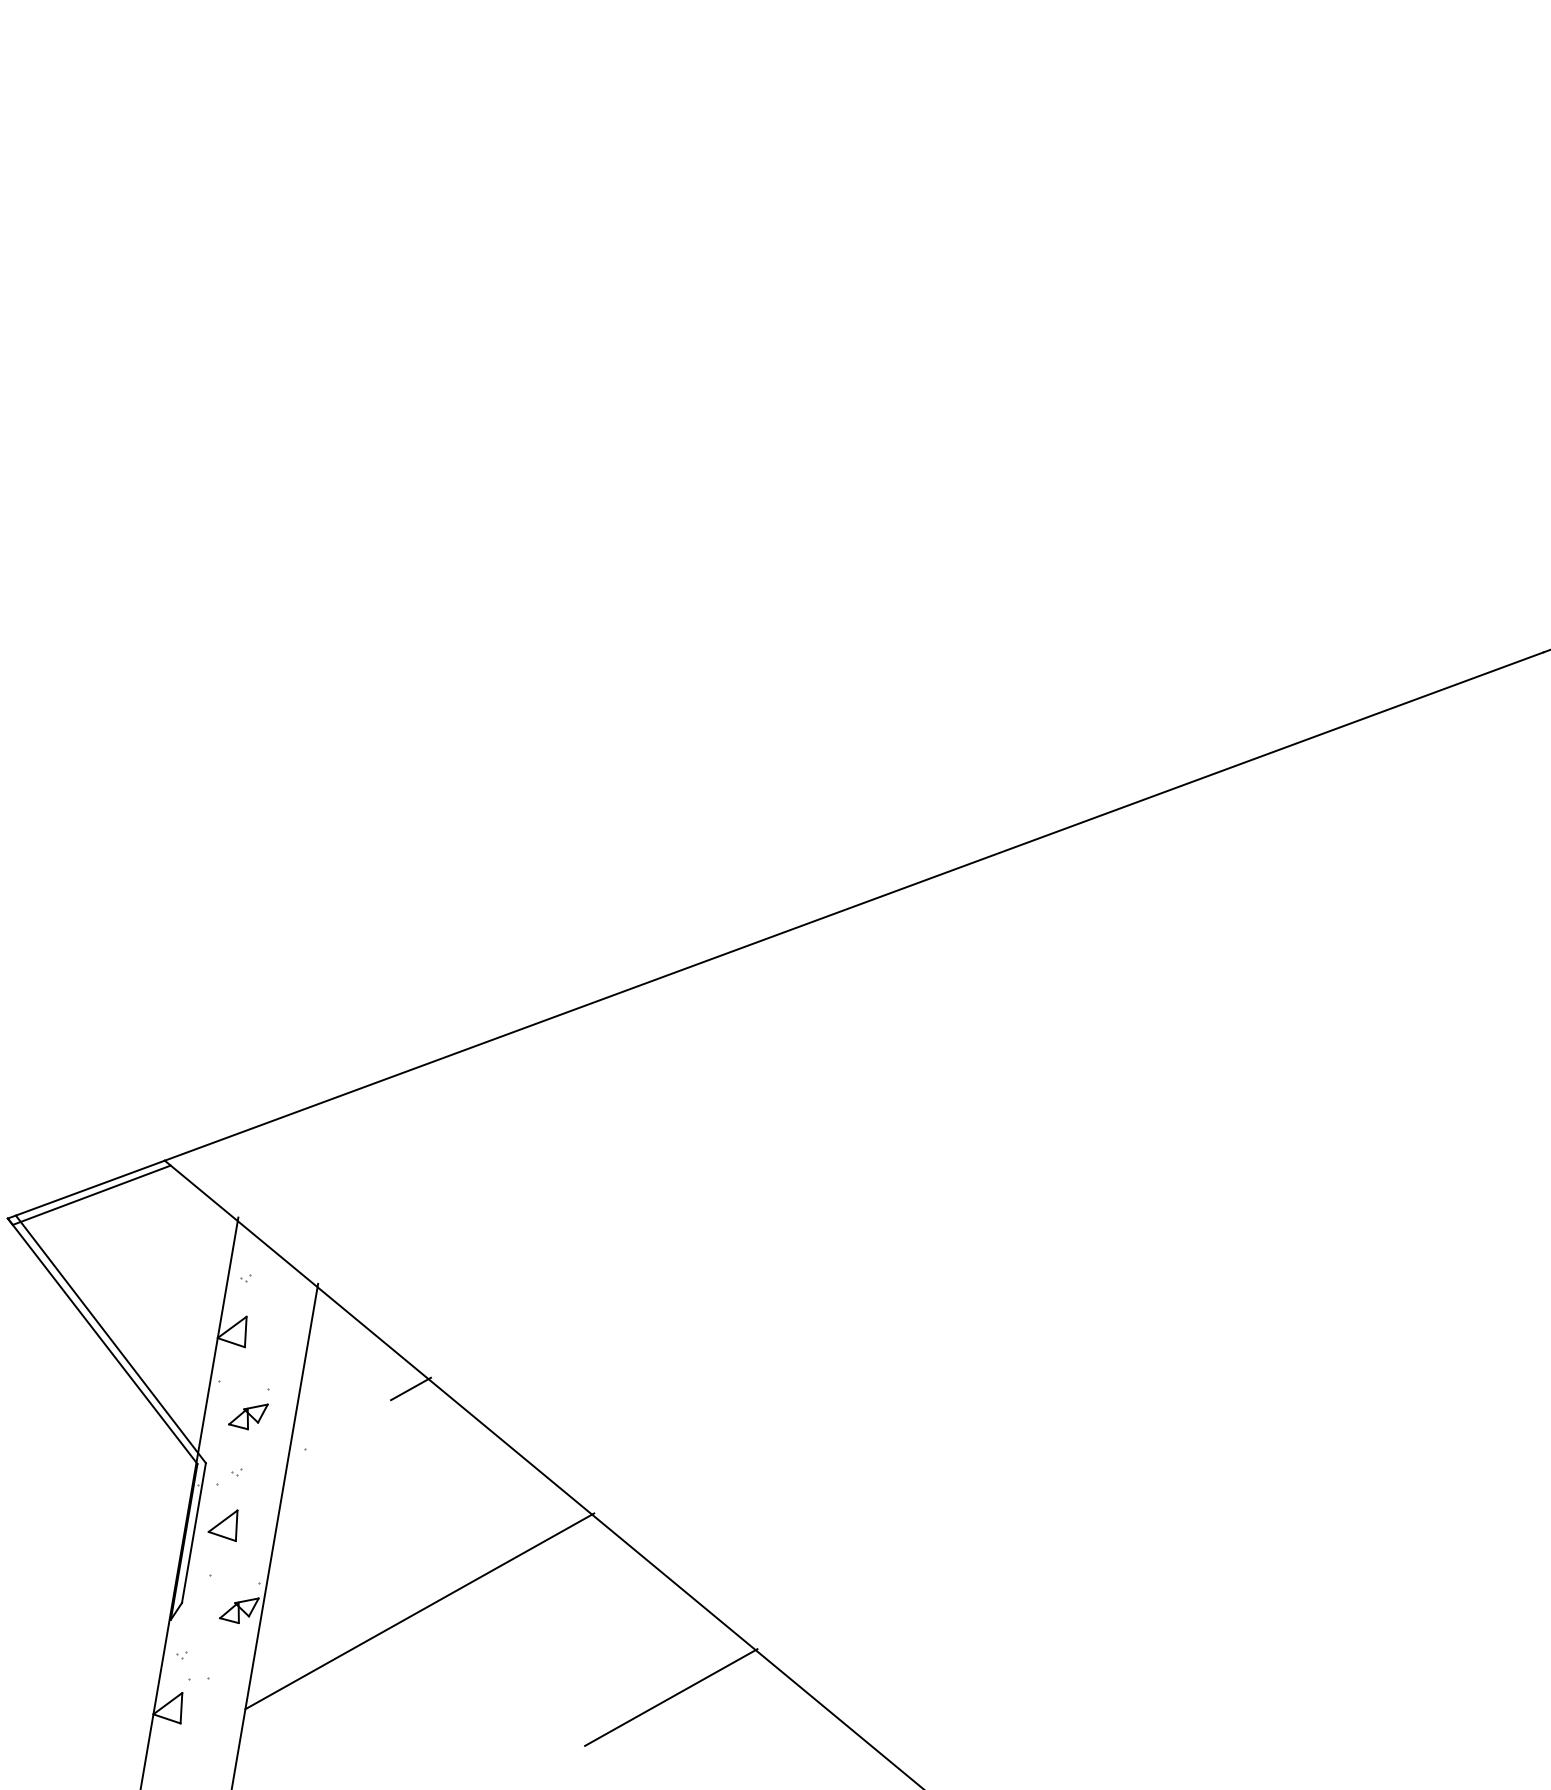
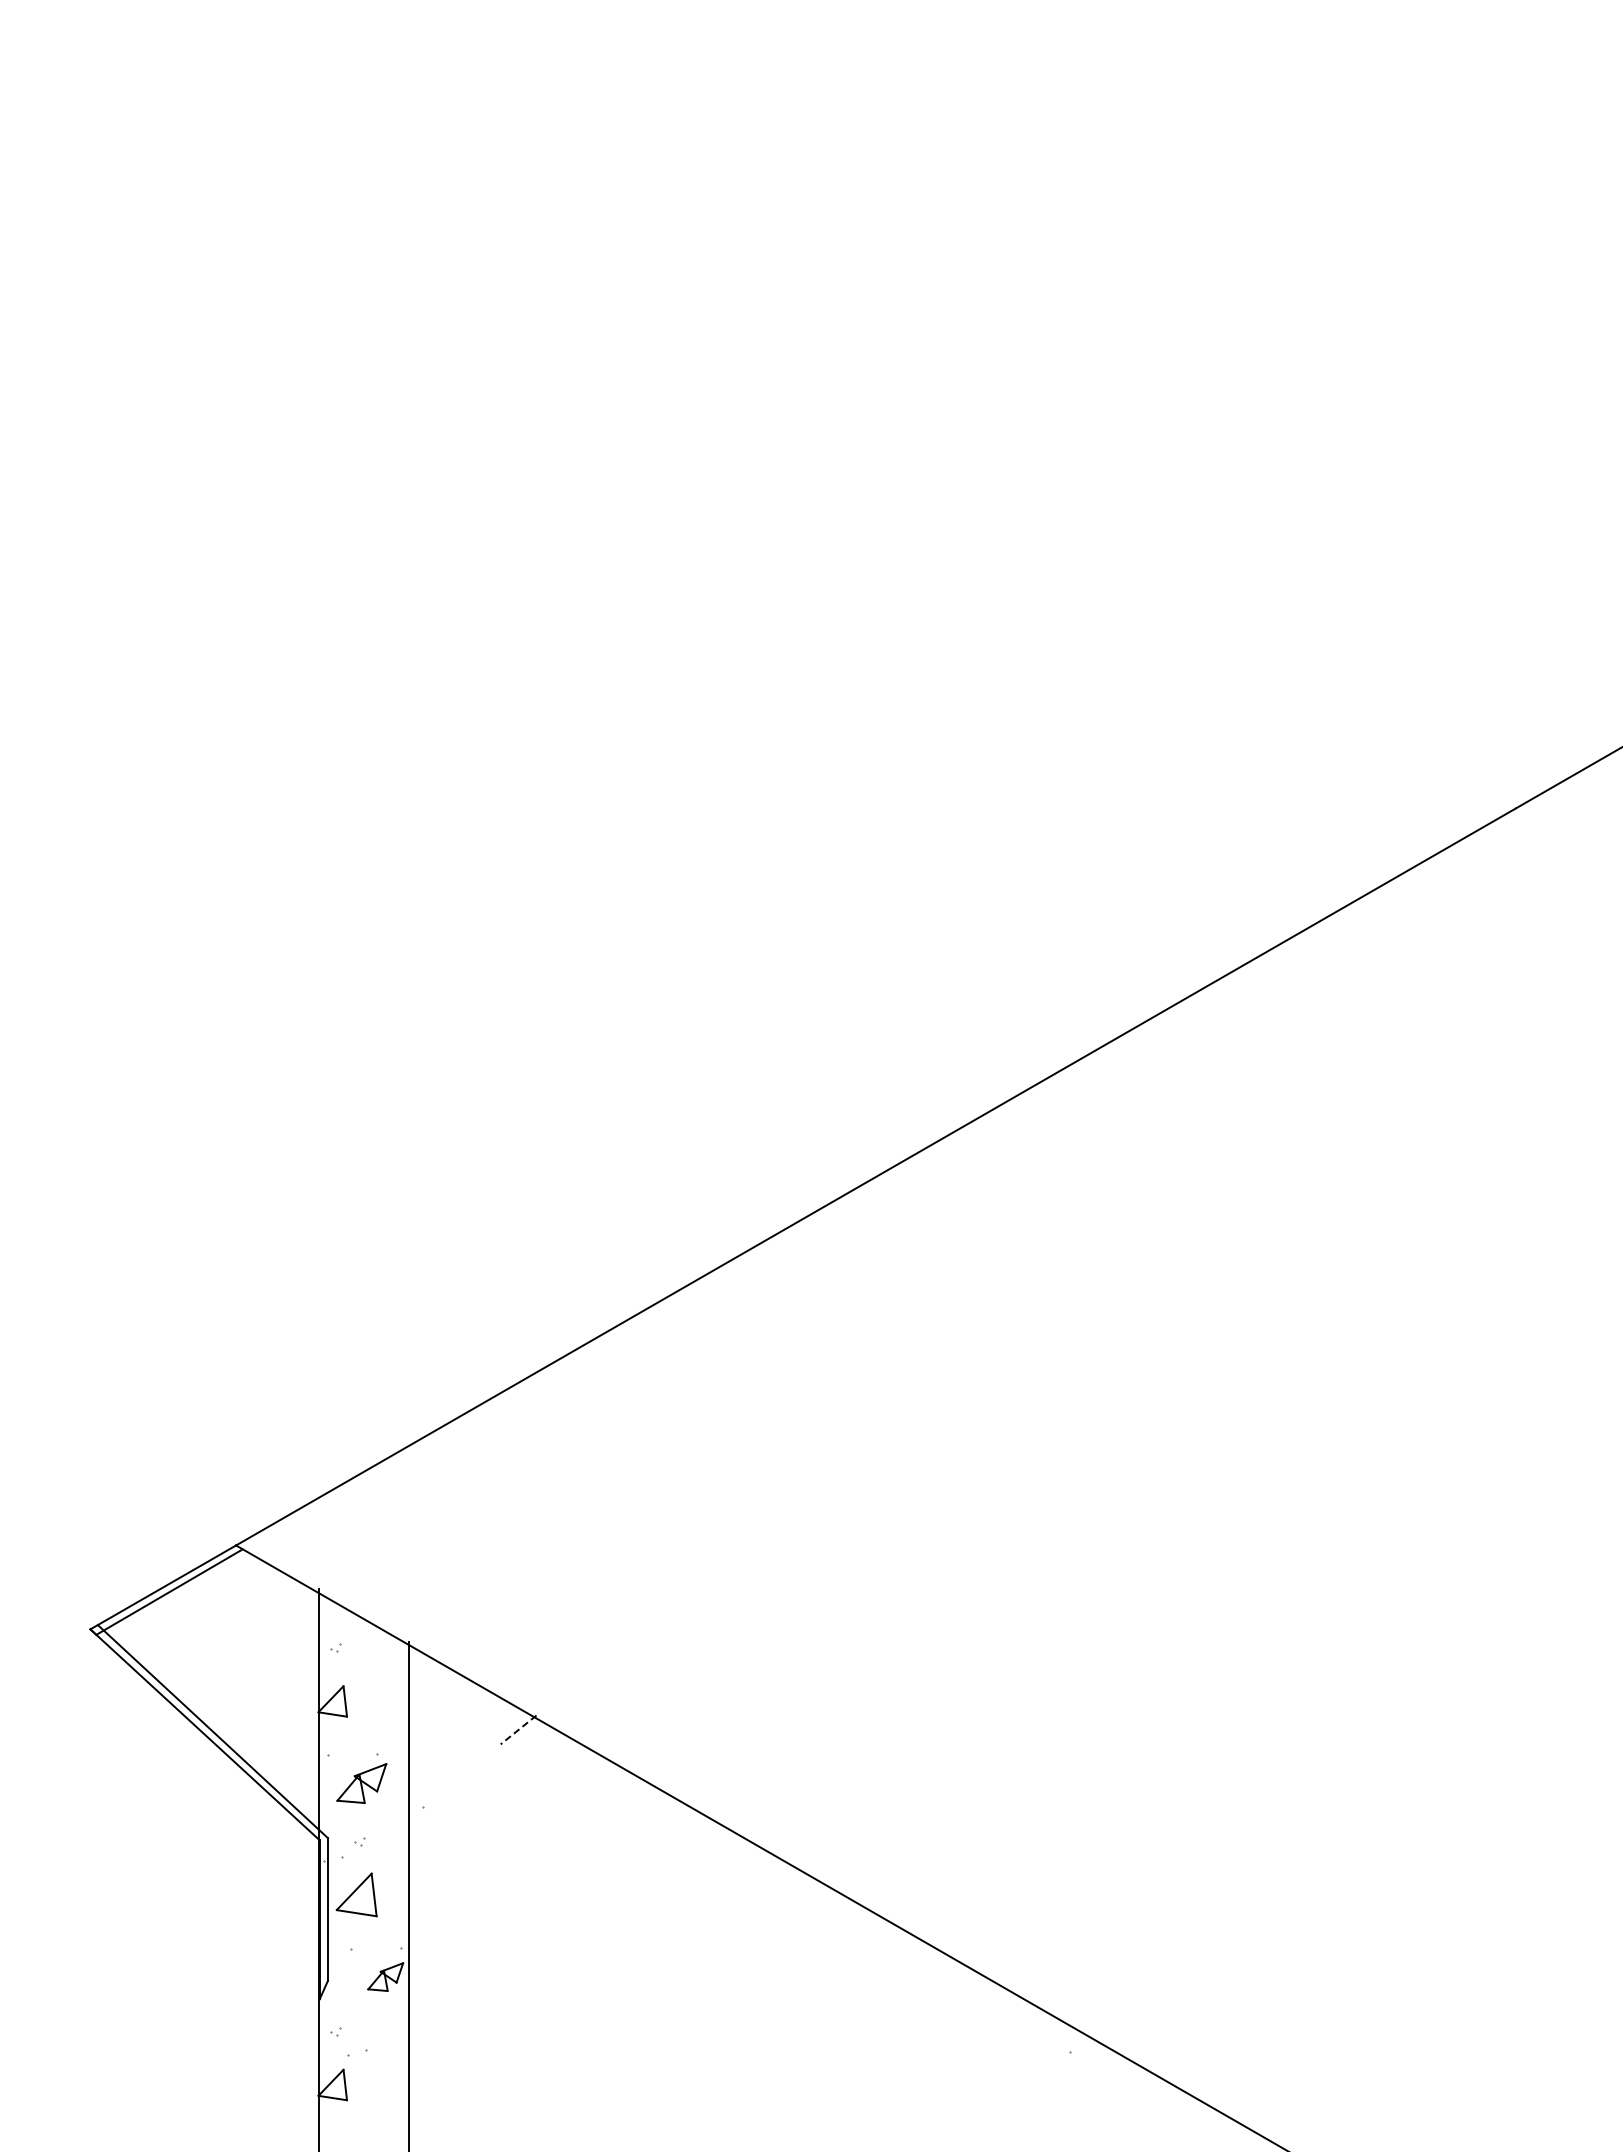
line: (410, 1389) -> (518, 1730), solid -> dashed
part: (247, 1415) -> (361, 1783), size x1.4
part: (224, 1523) -> (356, 1894), size x1.4
line: (419, 1611) -> (564, 1948), removed
line: (671, 1697) -> (828, 1991), removed

